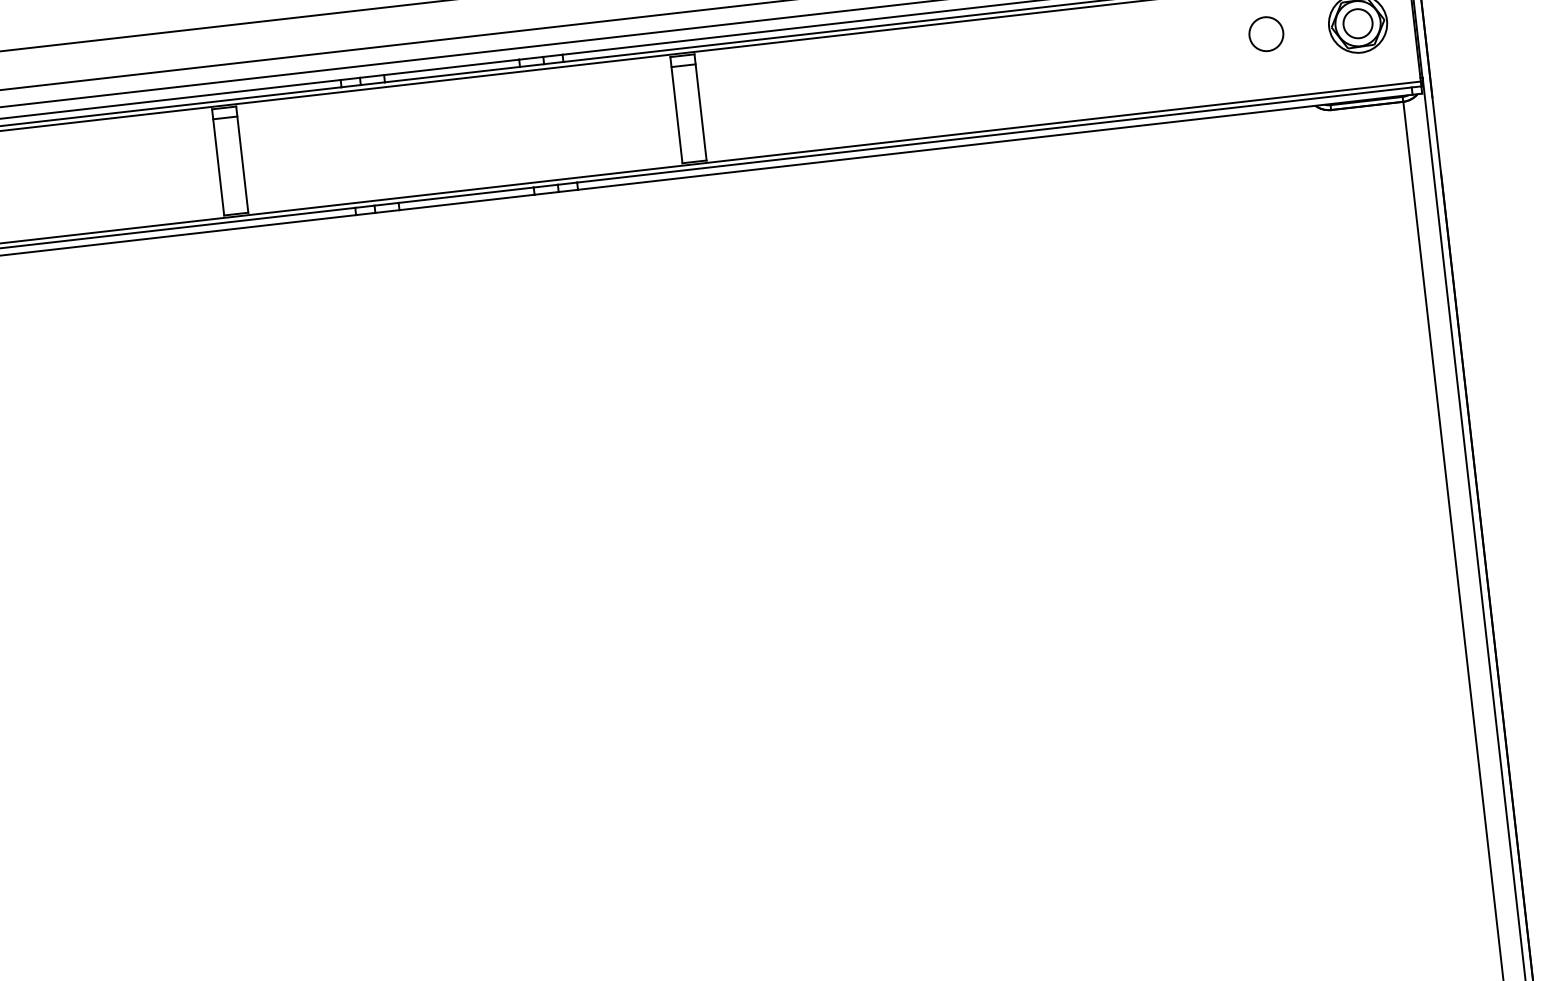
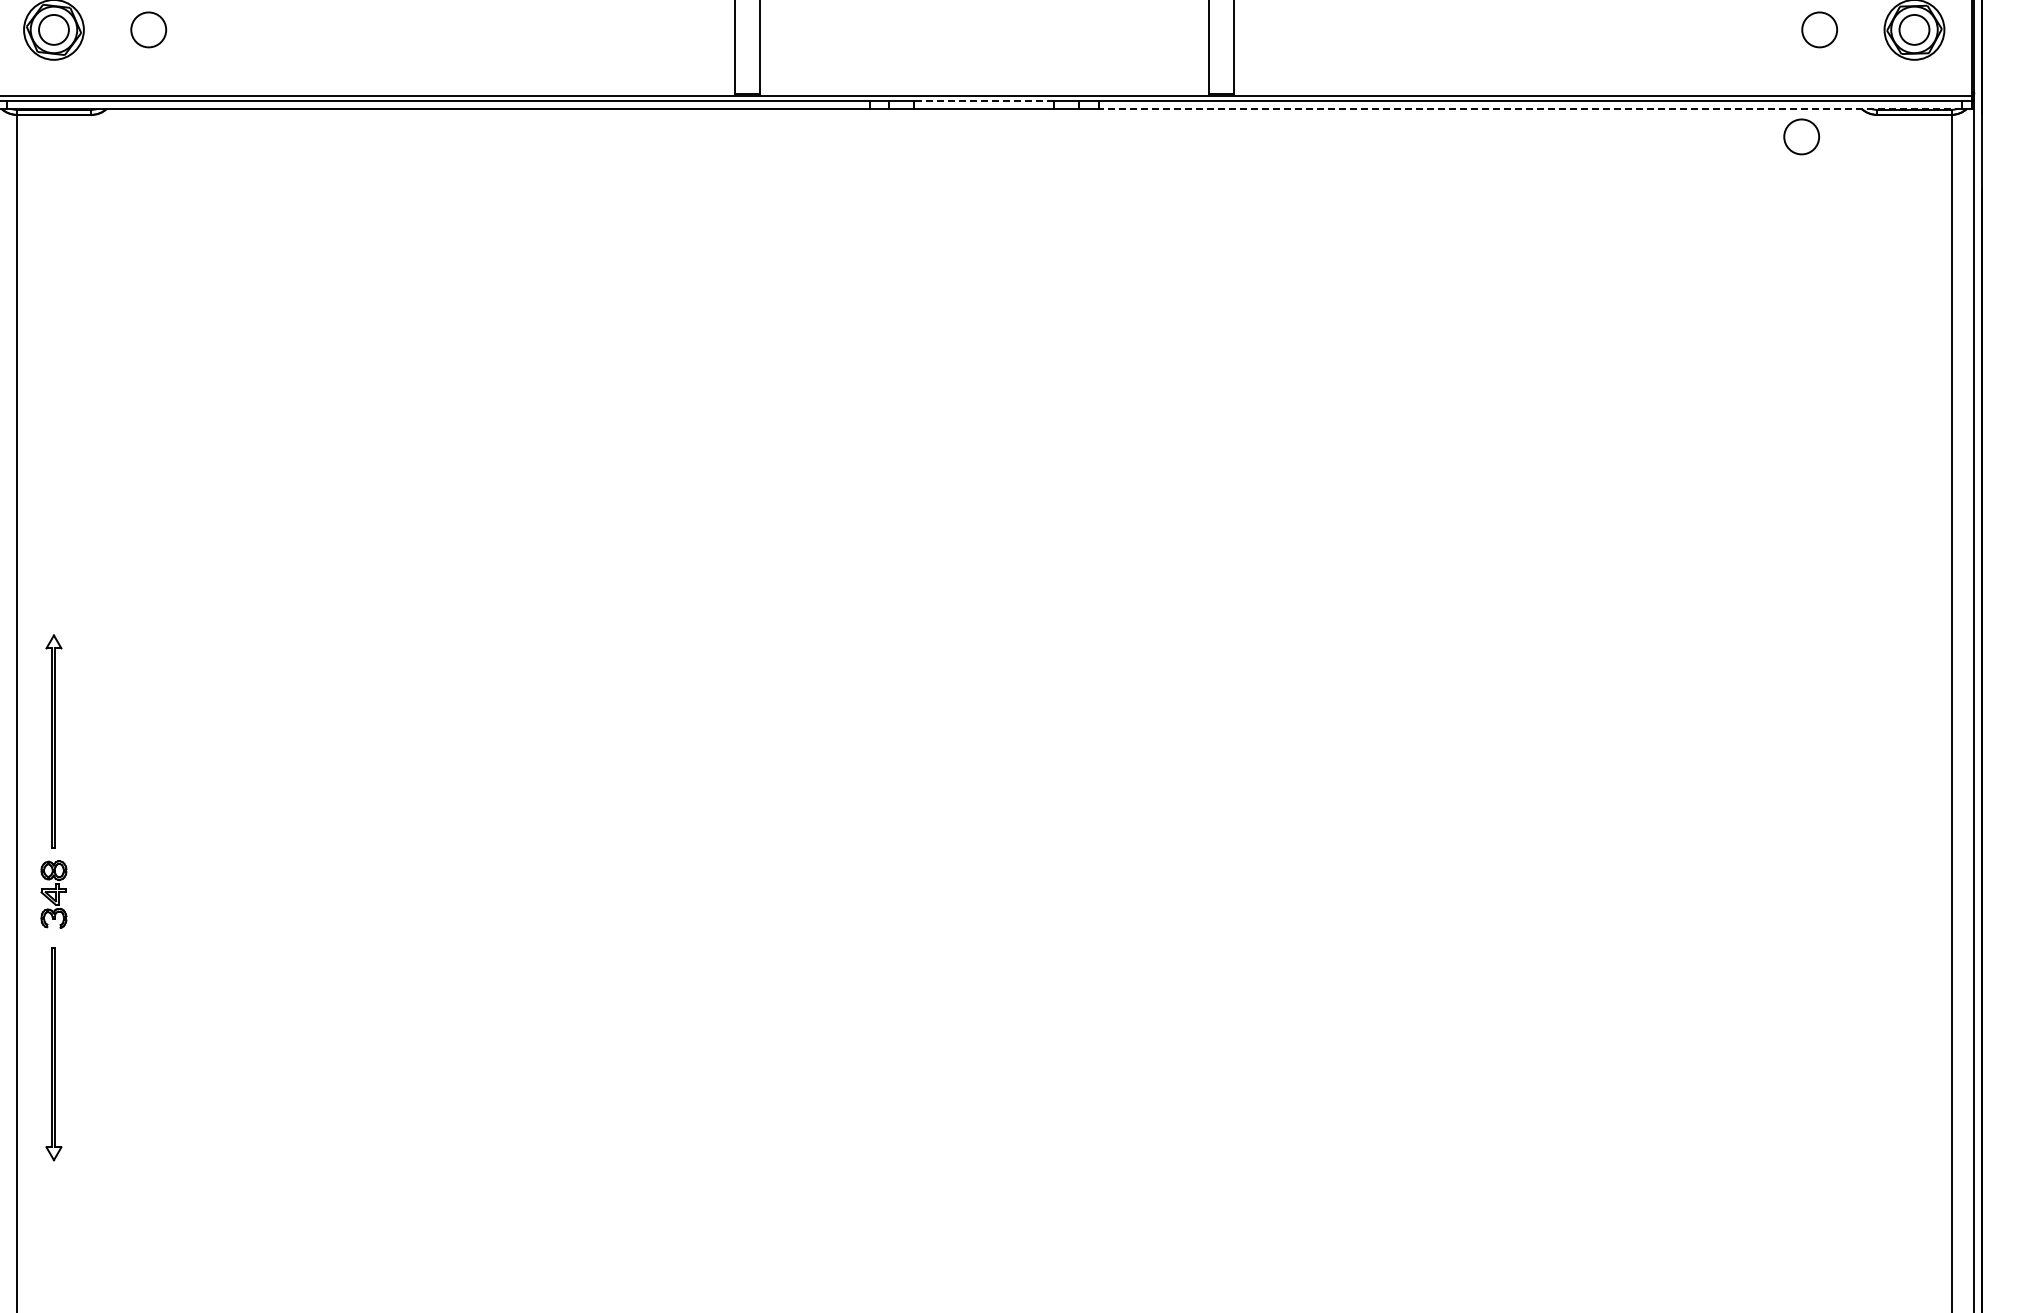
circle: (1260, 139) -> (1801, 136), added
line: (994, 142) -> (1529, 108), solid -> dashed
line: (466, 195) -> (984, 101), solid -> dashed

